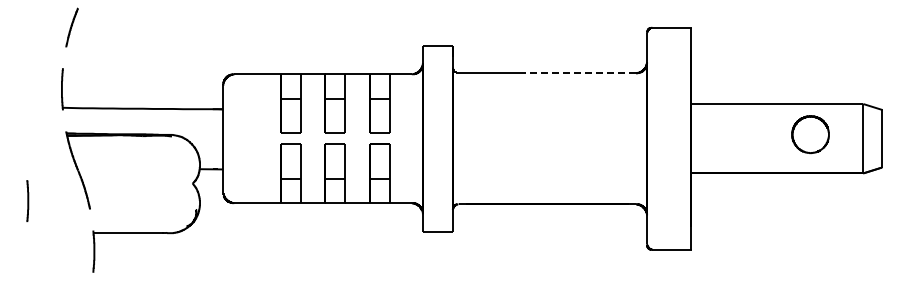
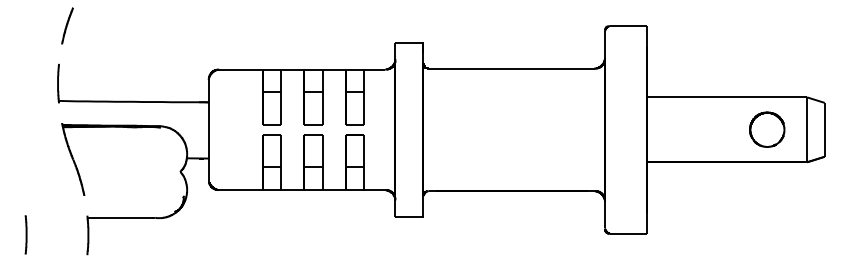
line: (577, 73) -> (540, 68), dashed -> solid
part: (810, 134) -> (767, 129), moved
line: (27, 200) -> (25, 234), moved

